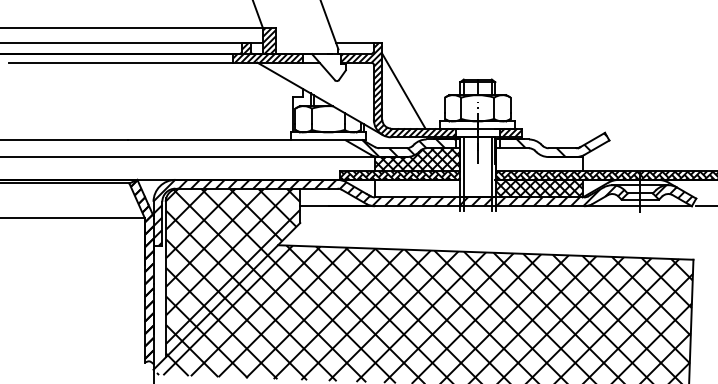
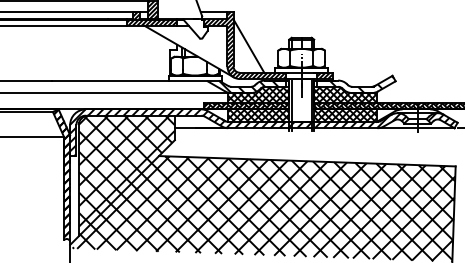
hatch: (538, 159) -> (345, 94), added
hatch: (417, 188) -> (258, 115), added

